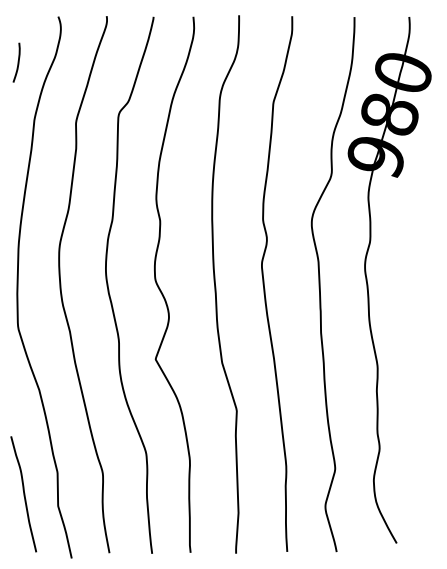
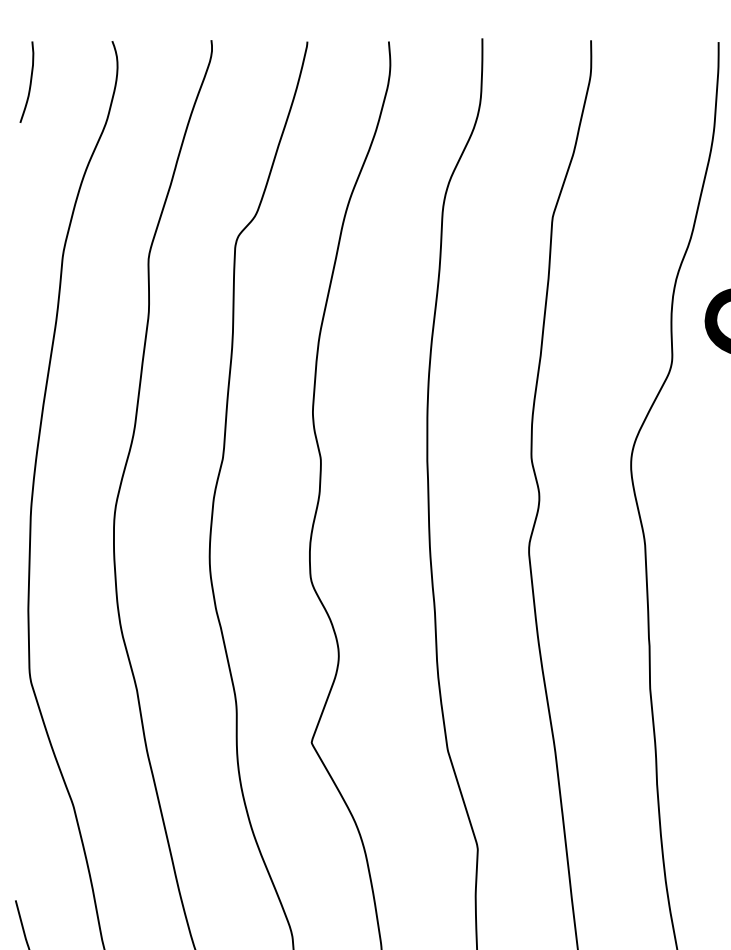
curve: (17, 62) -> (28, 81), moved

